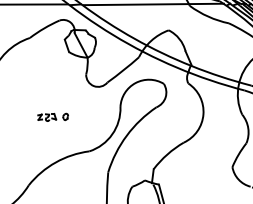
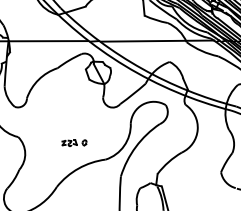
part: (53, 116) -> (74, 142), moved

